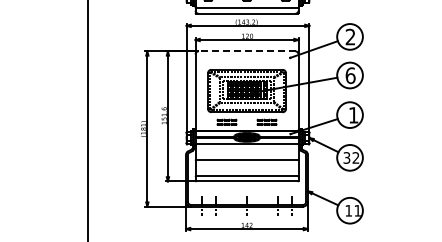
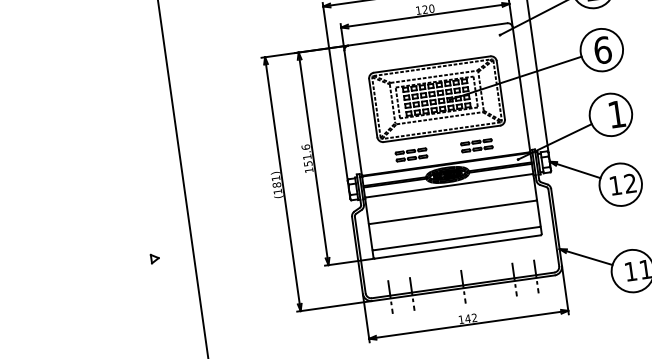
line: (246, 51) -> (427, 34), dashed -> solid
text: (346, 157) -> (614, 184), 32 -> 12
part: (64, 162) -> (155, 257), added

